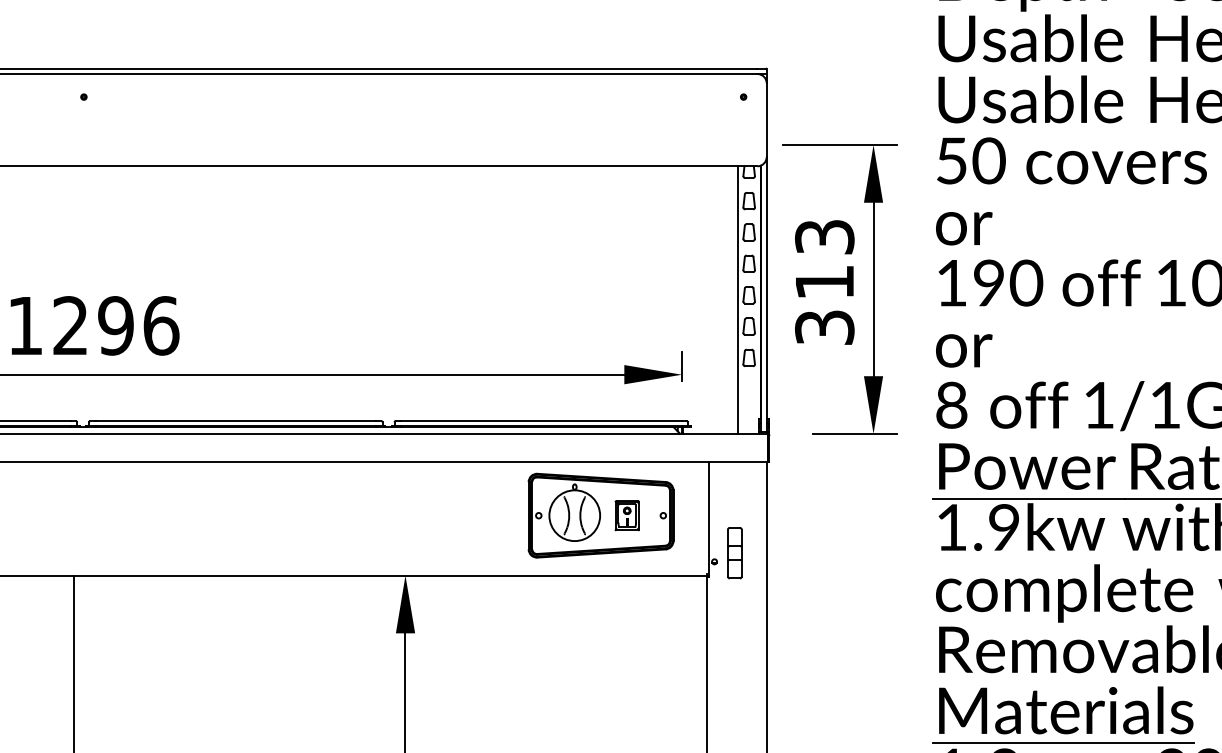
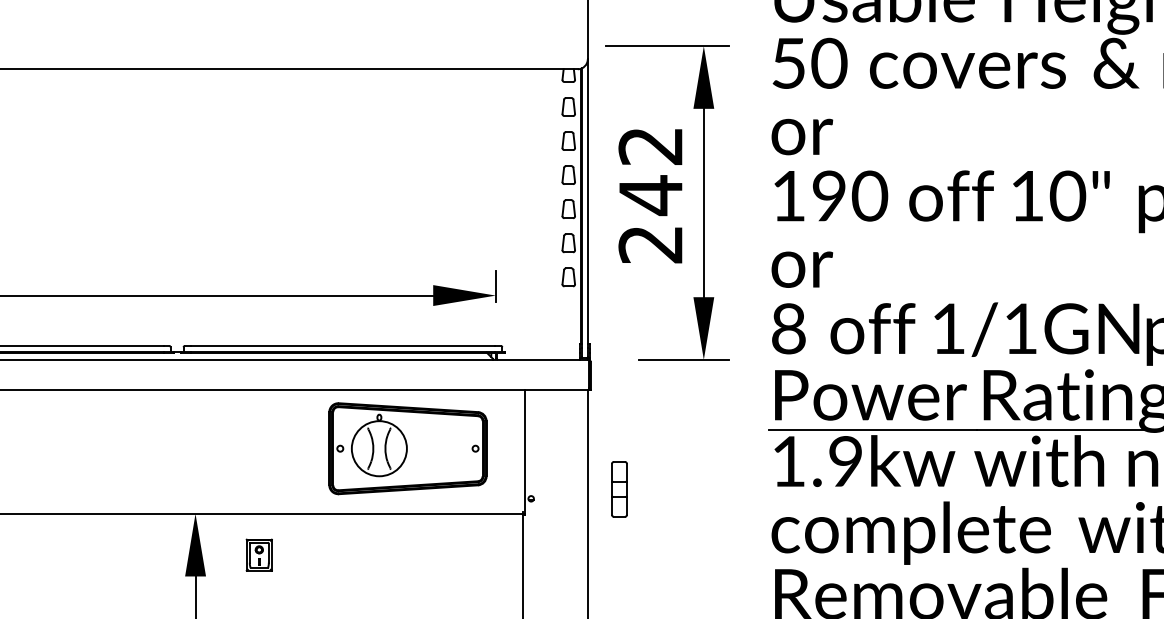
text: (824, 282) -> (650, 195), 313 -> 242
line: (737, 299) -> (556, 213), removed
part: (626, 515) -> (258, 554), moved
part: (734, 553) -> (619, 489), moved

